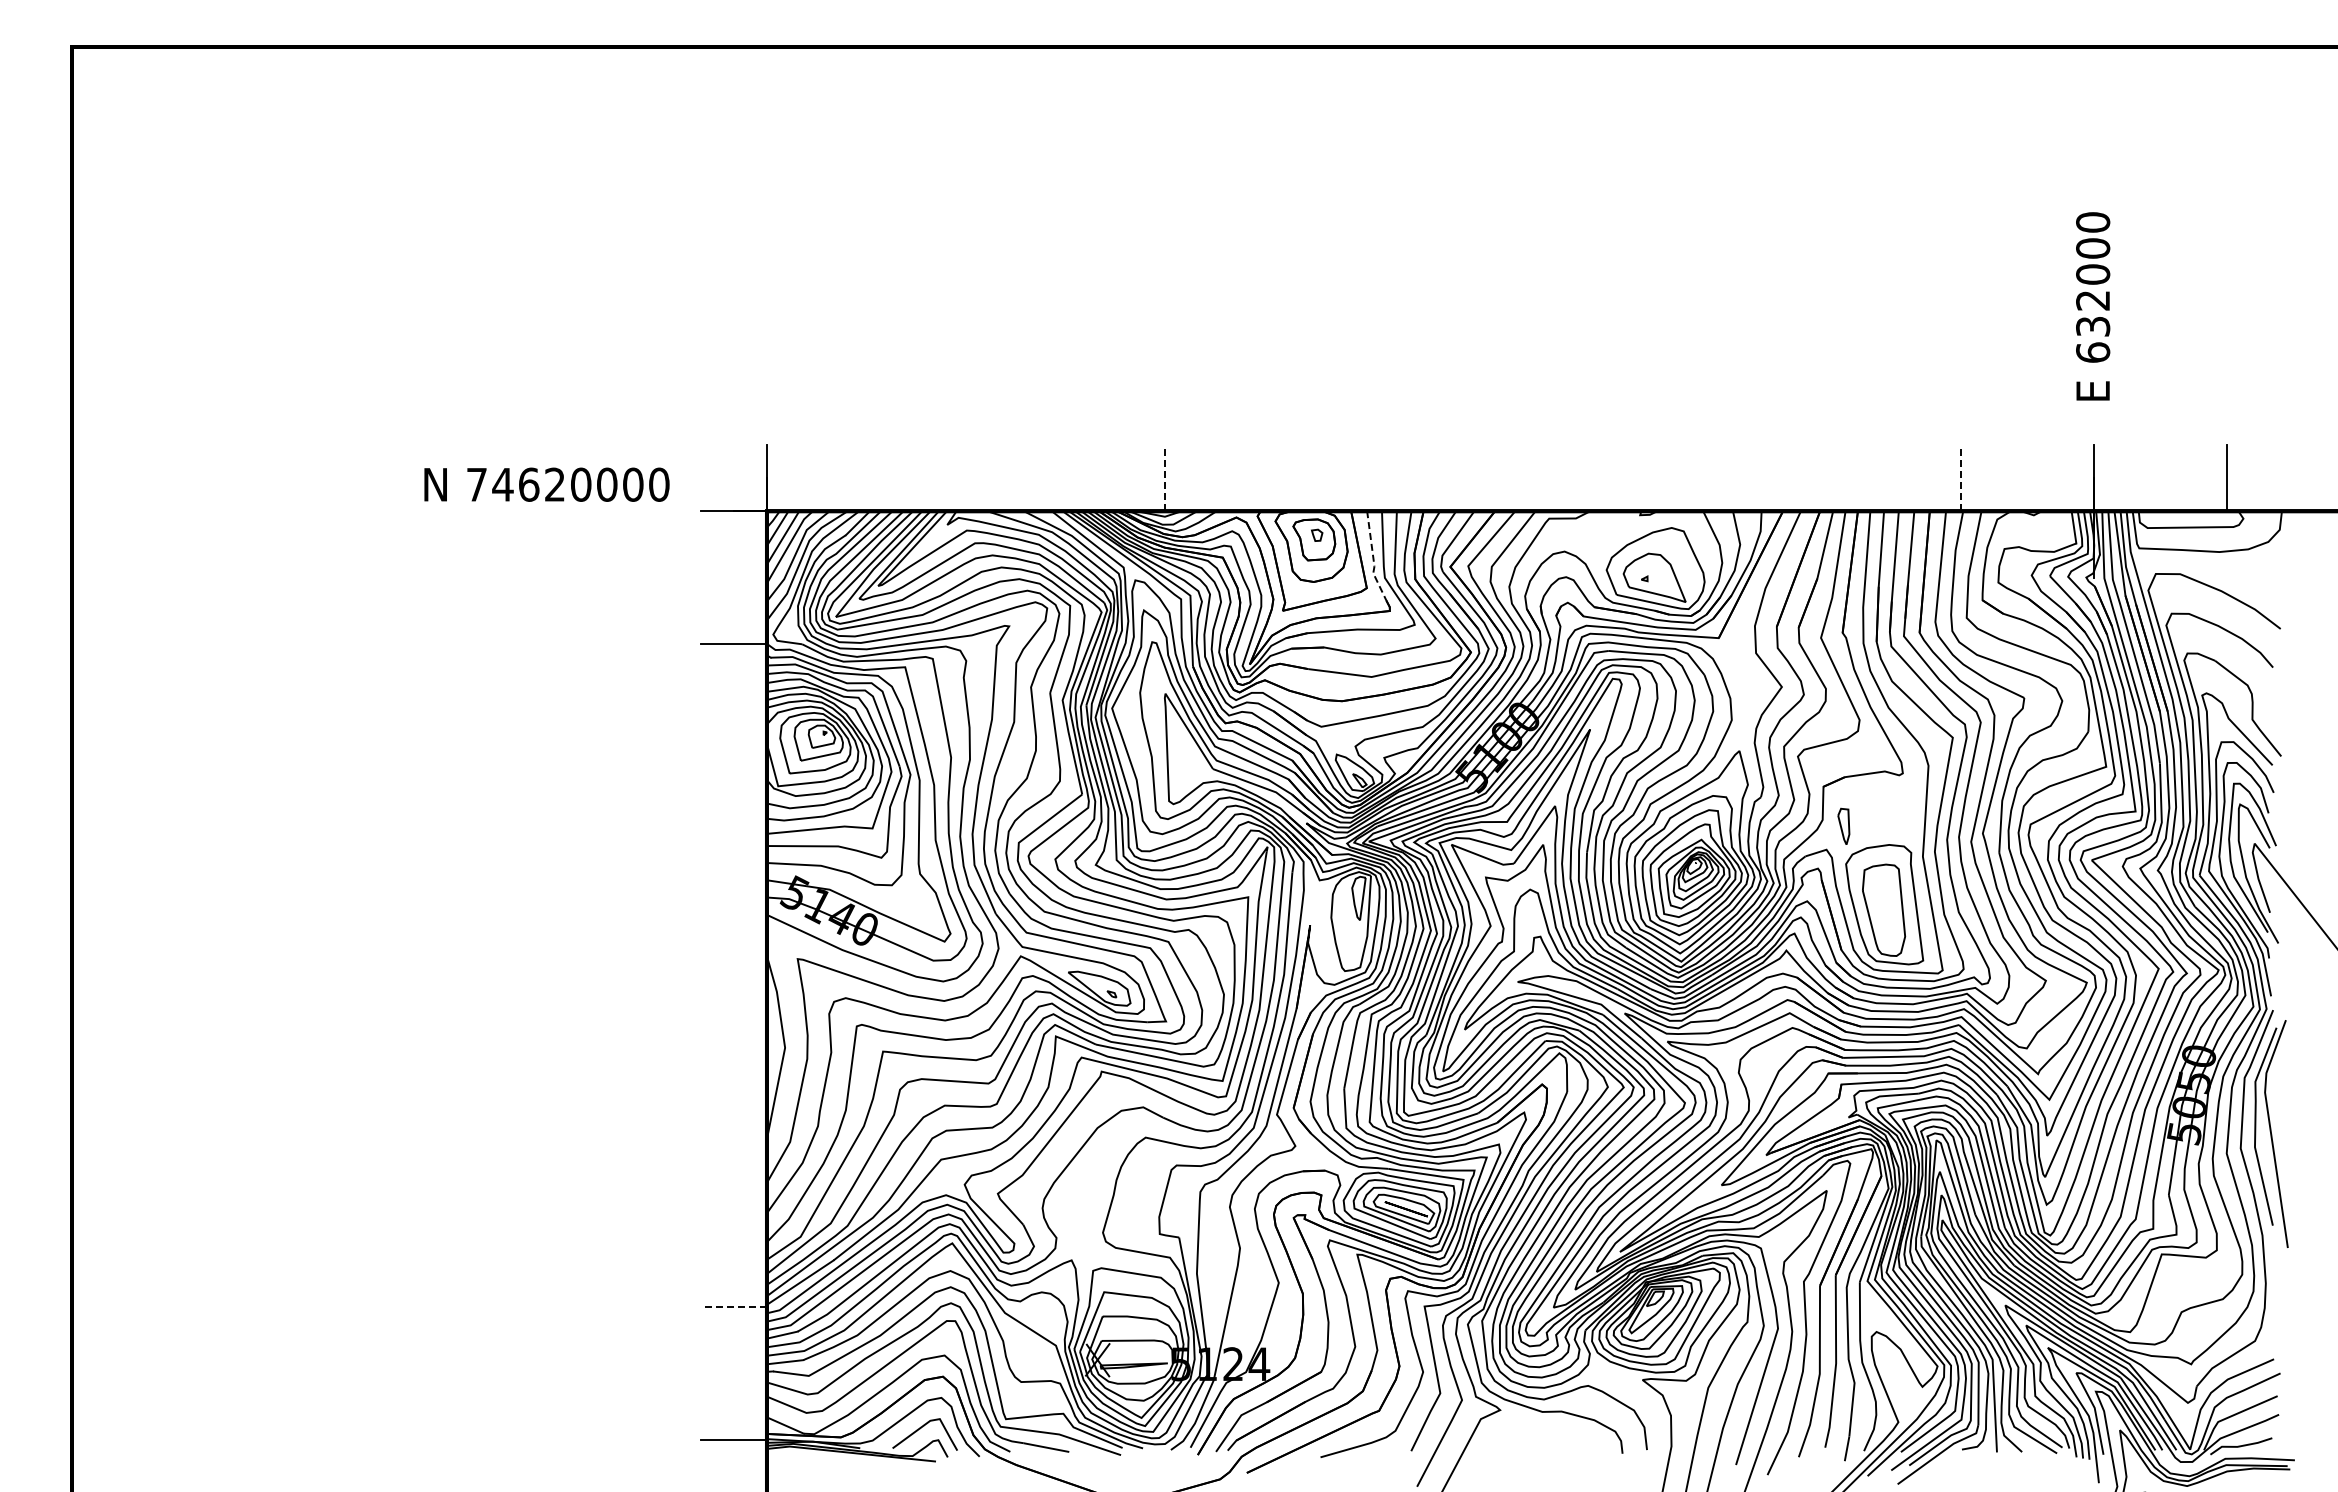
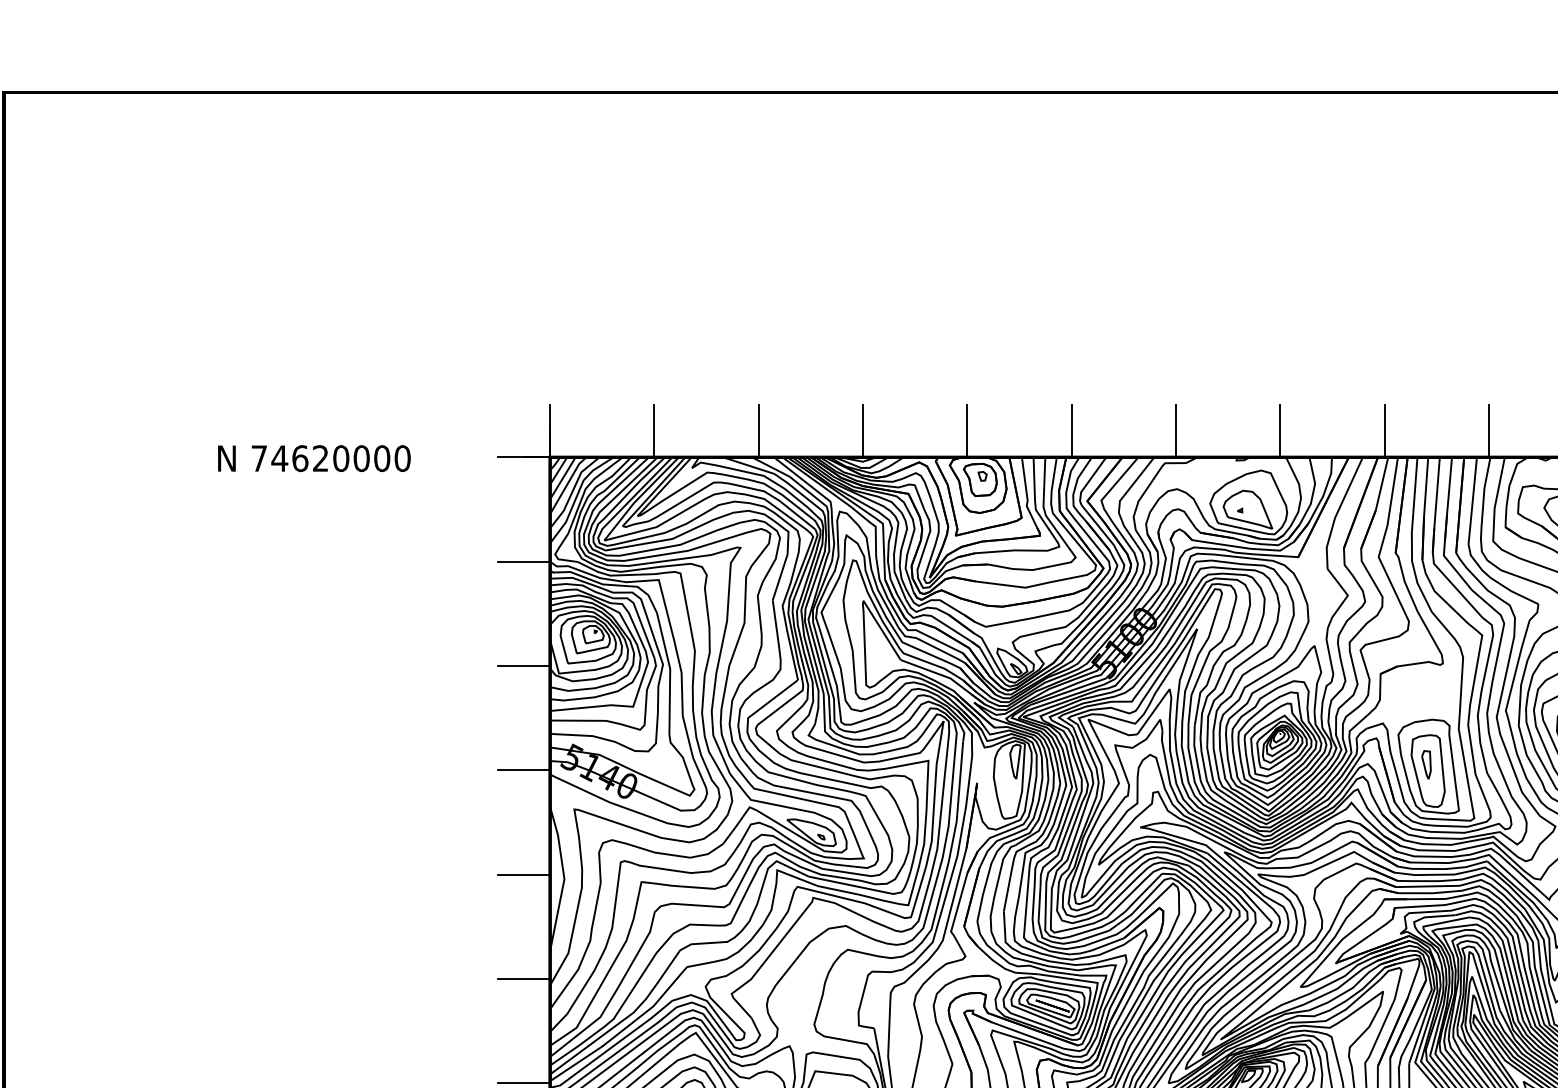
line: (899, 477) -> (654, 430), added
line: (1032, 477) -> (758, 430), added
line: (1165, 477) -> (863, 430), dashed -> solid
line: (1297, 477) -> (967, 430), added
line: (1430, 477) -> (1071, 430), added
line: (1563, 477) -> (1176, 430), added
line: (1695, 477) -> (1280, 430), added
line: (1828, 477) -> (1384, 430), added
line: (1961, 477) -> (1489, 430), dashed -> solid
text: (546, 484) -> (314, 458), moved
line: (1373, 558) -> (1026, 494), dashed -> solid
line: (733, 776) -> (523, 665), added
part: (1843, 825) -> (1426, 764), moved
line: (733, 909) -> (523, 770), added
line: (733, 1042) -> (523, 874), added
line: (733, 1174) -> (523, 978), added
line: (733, 1307) -> (523, 1083), dashed -> solid

